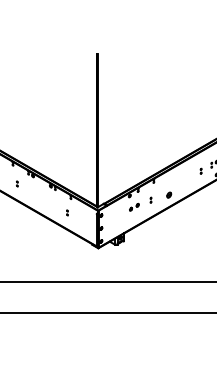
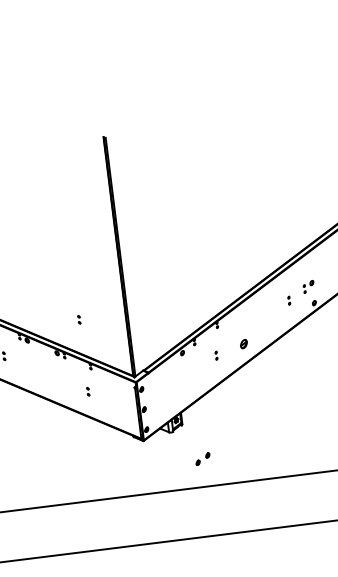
part: (67, 166) -> (79, 319), added
part: (134, 206) -> (203, 457), moved

